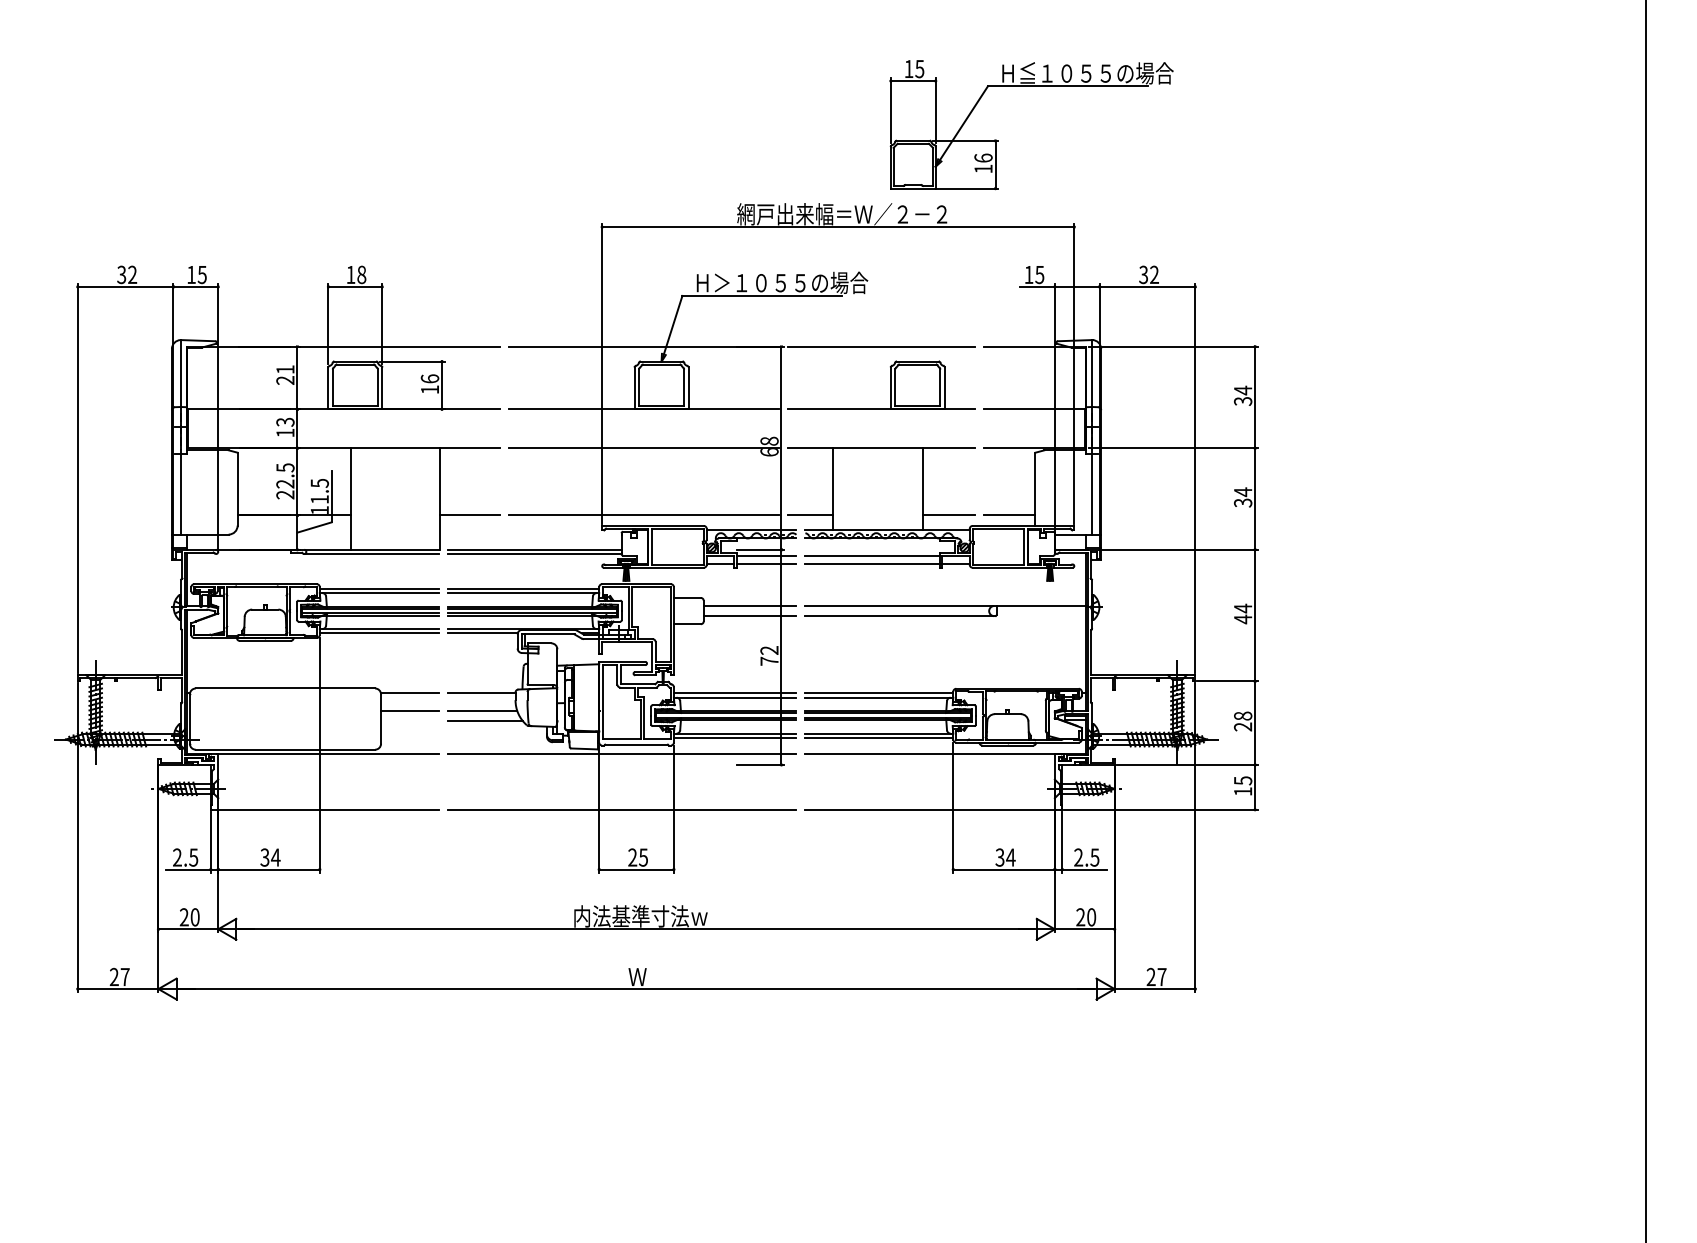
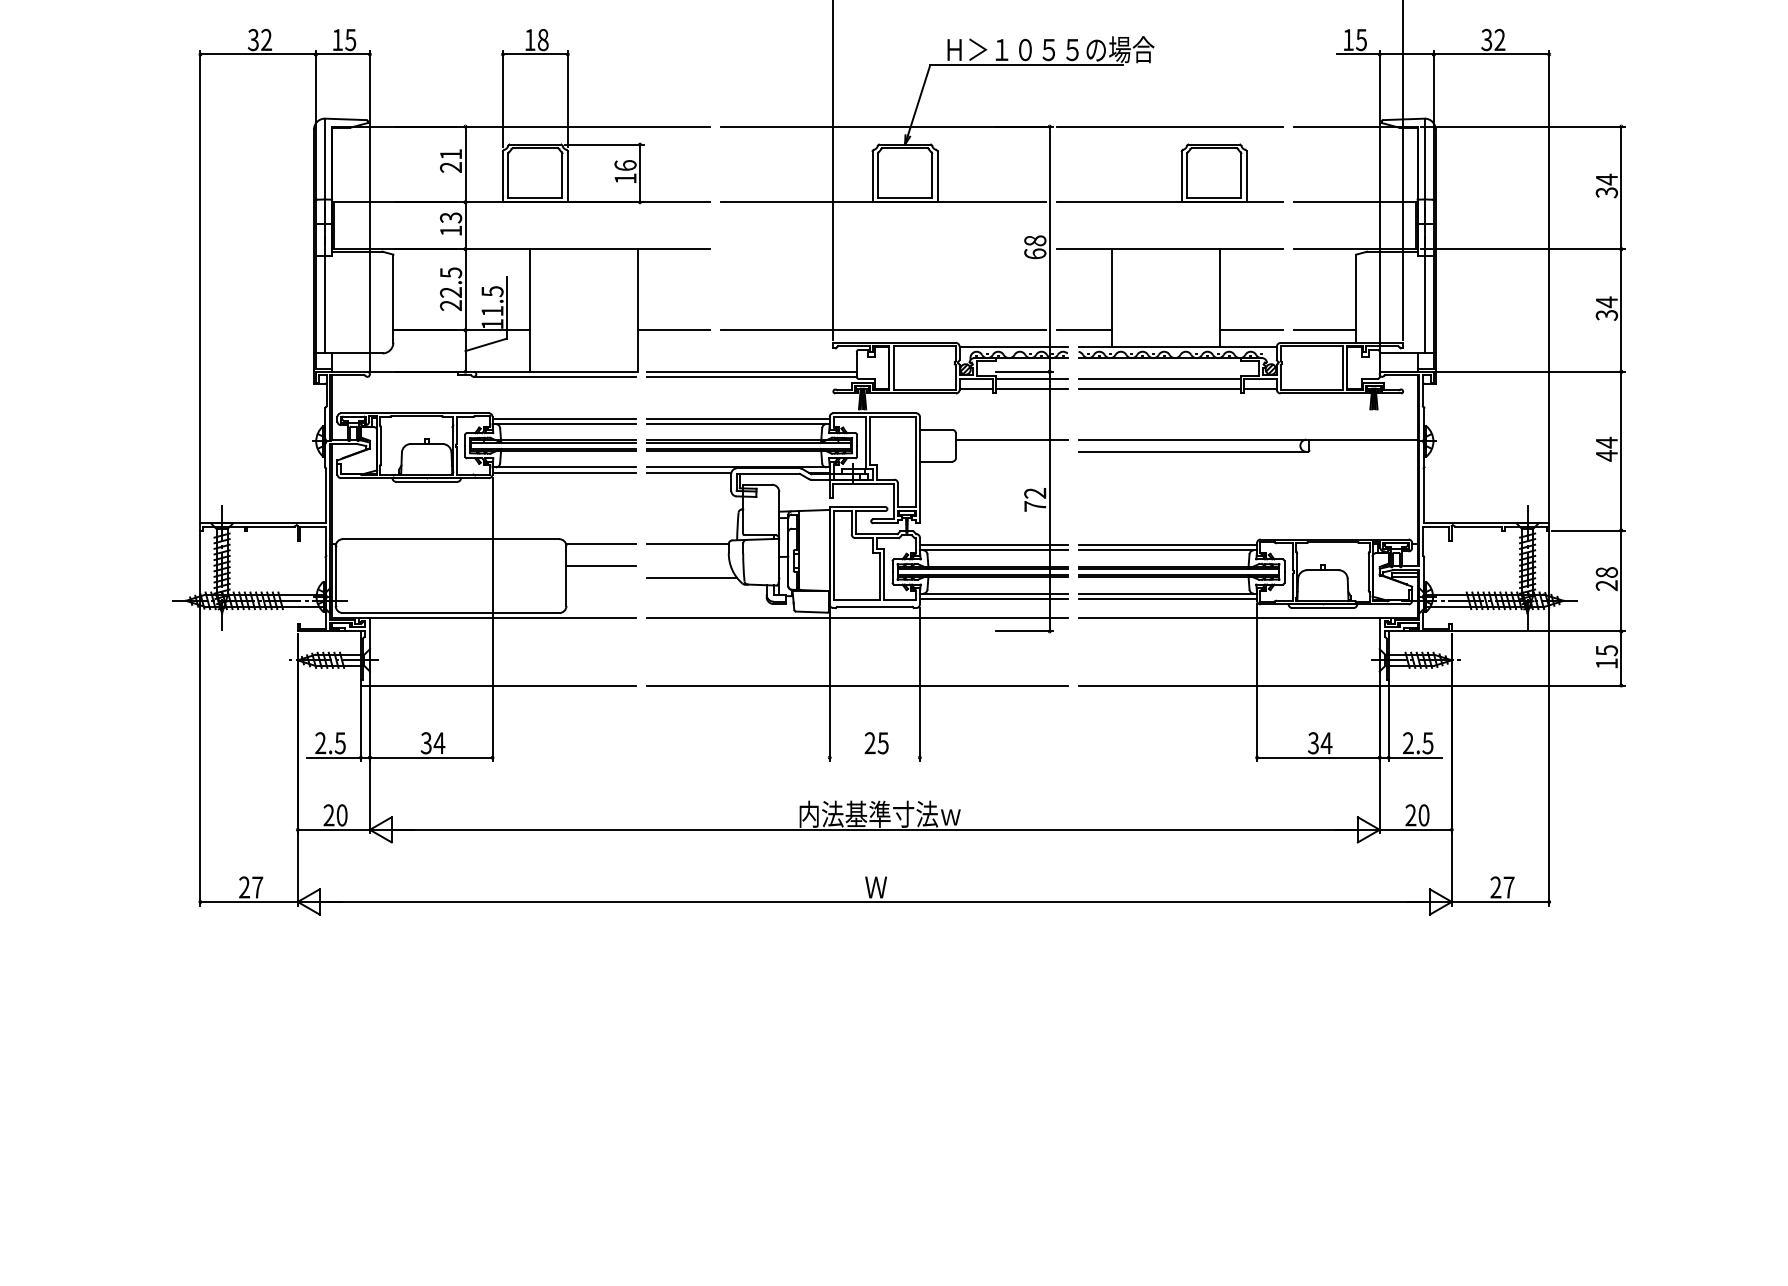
line: (643, 448) -> (883, 249), removed
line: (749, 616) -> (1011, 452), removed
line: (482, 710) -> (688, 565), removed
line: (636, 869) -> (874, 757), removed

